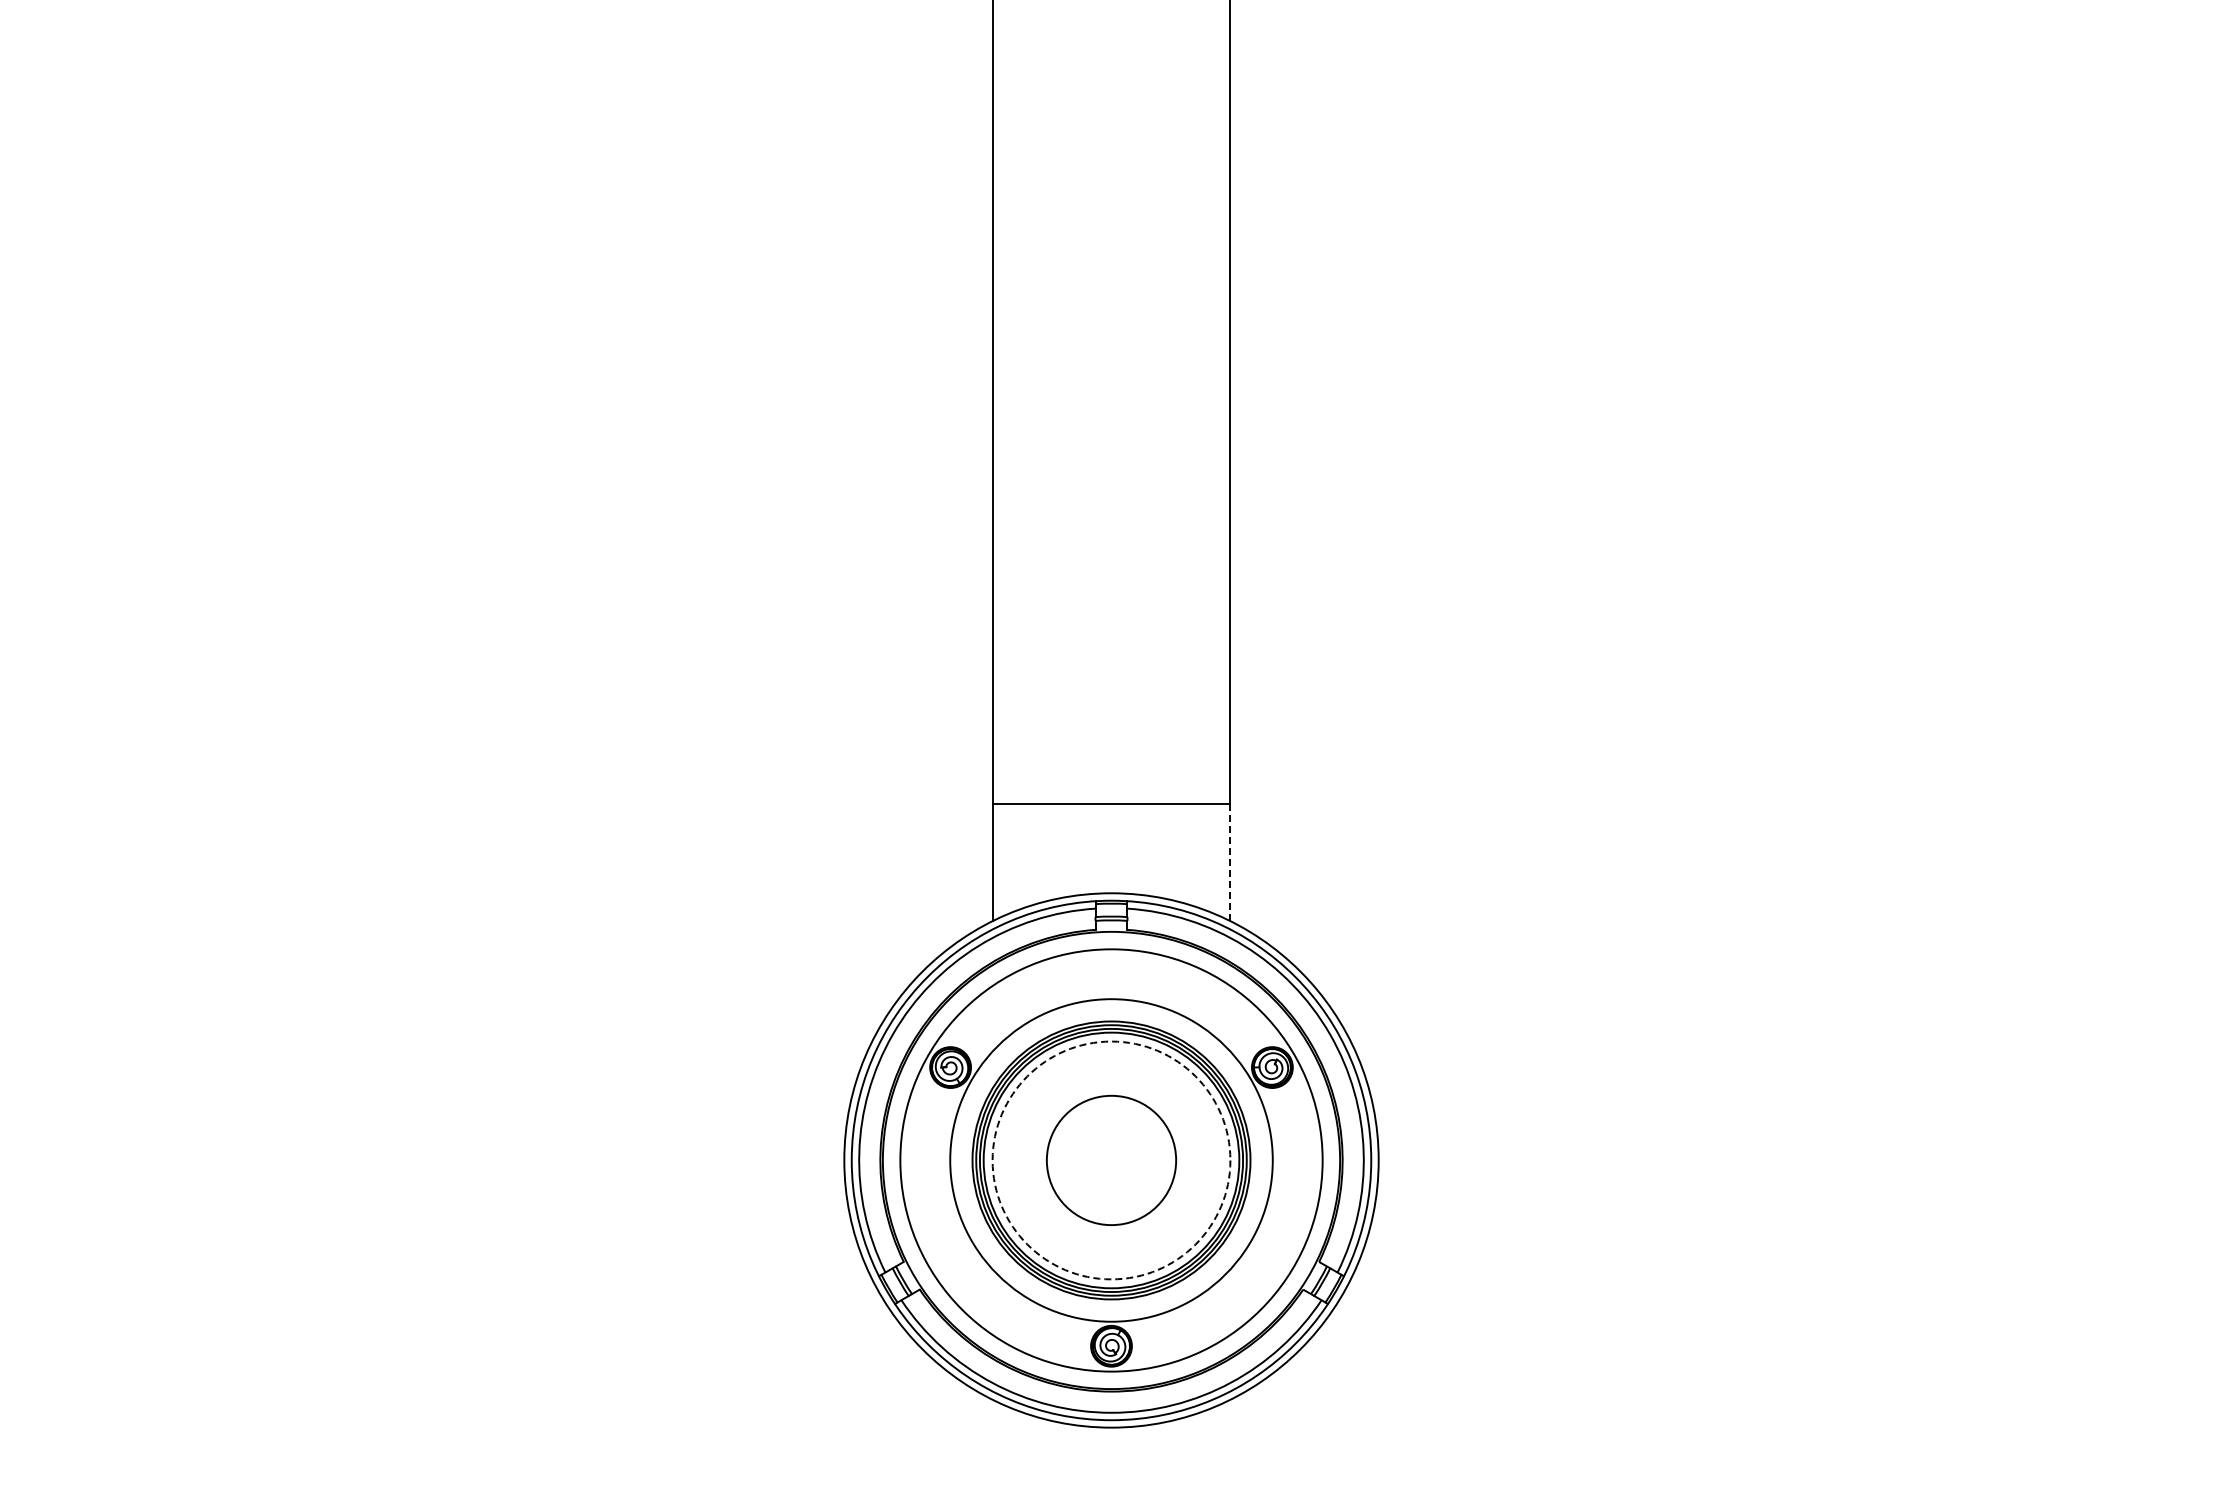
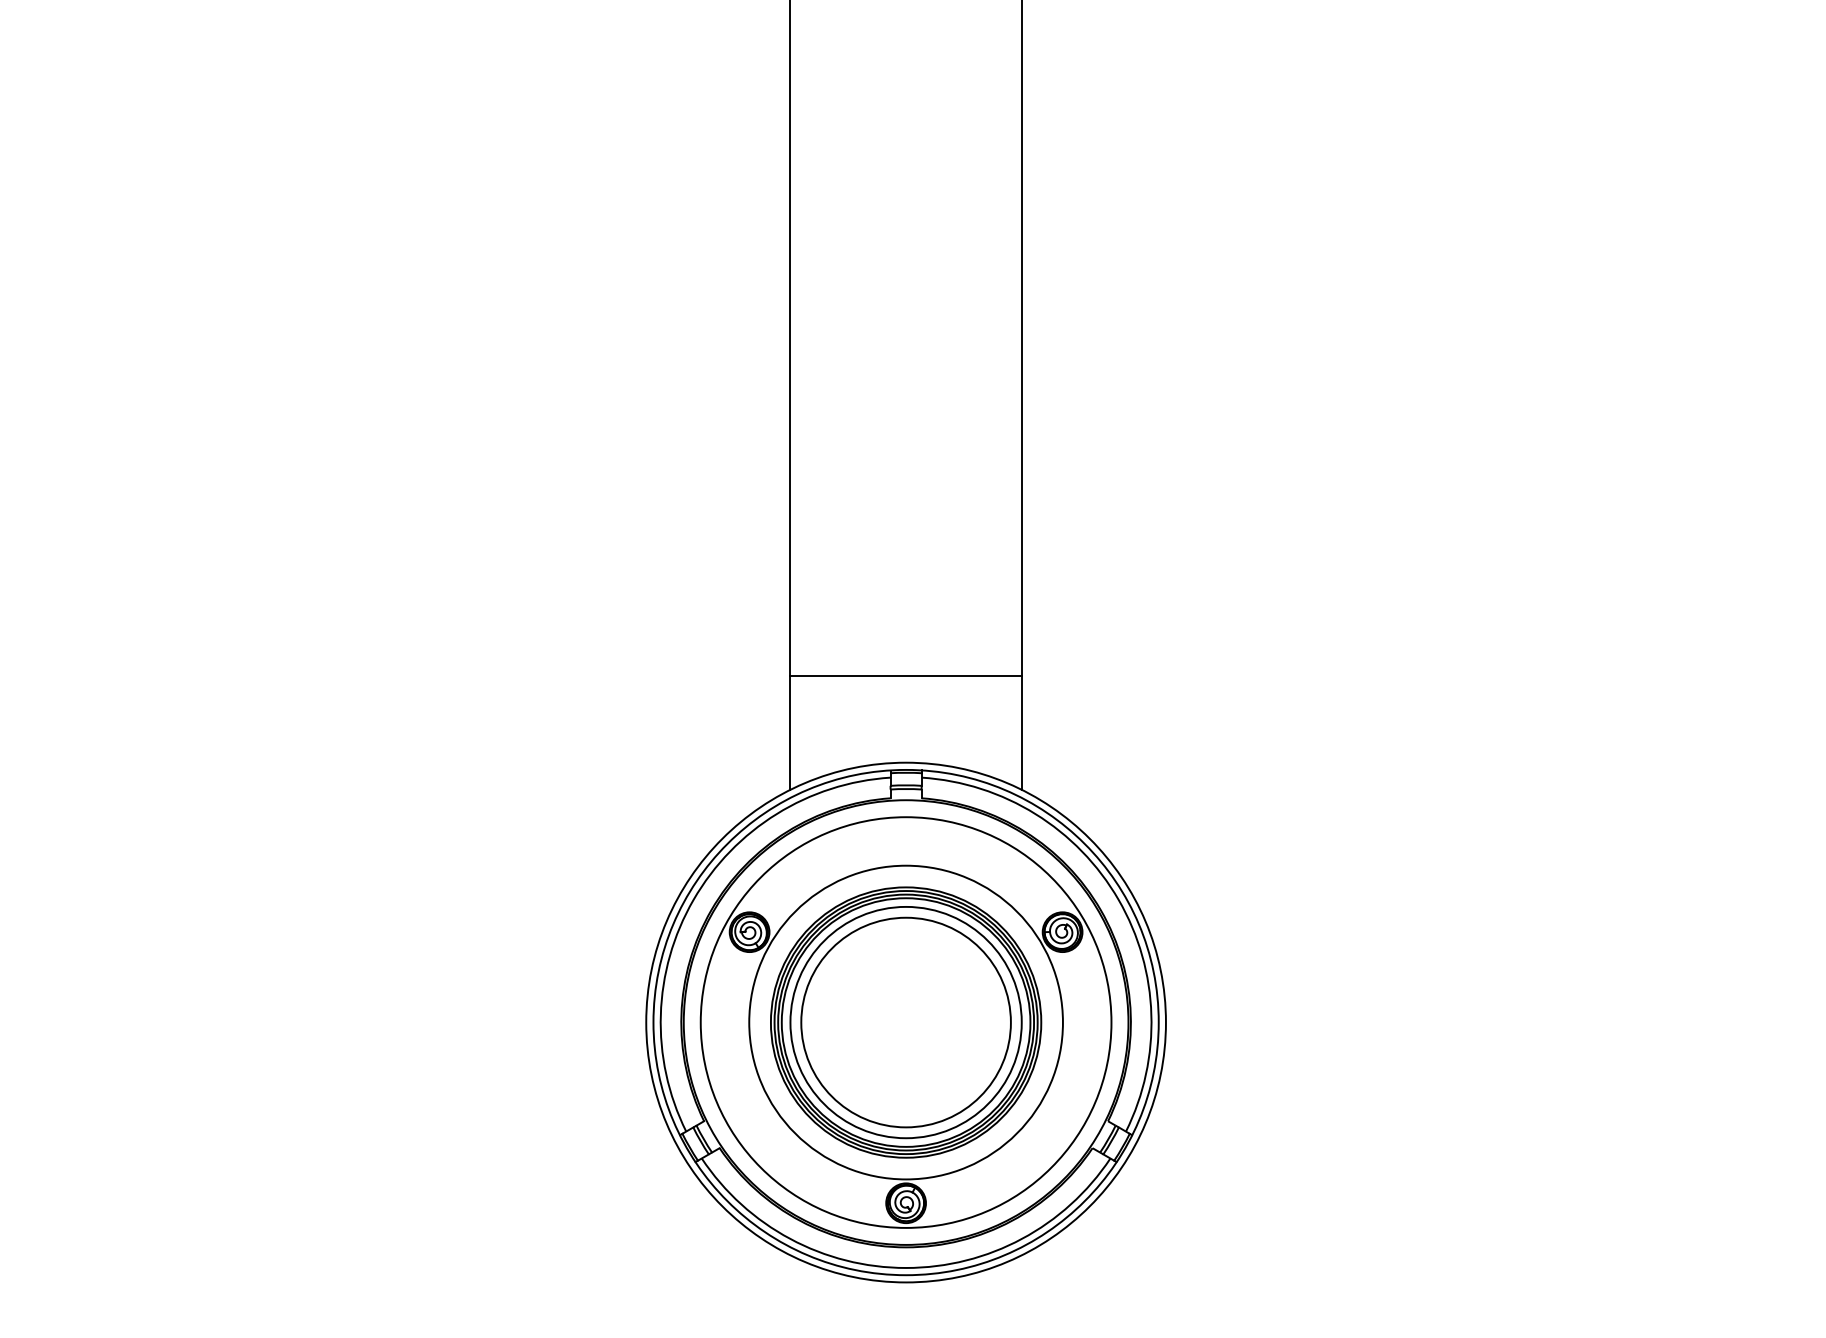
line: (1230, 862) -> (1021, 732), dashed -> solid
circle: (1111, 1160) -> (906, 1022), dashed -> solid
circle: (1111, 1160) -> (906, 1022), size x1.67

